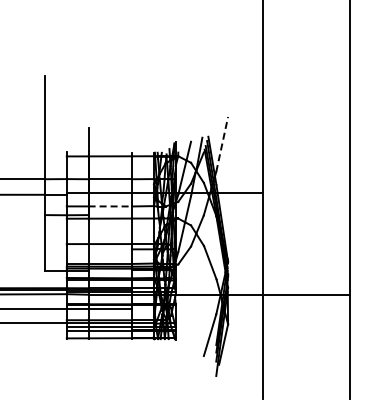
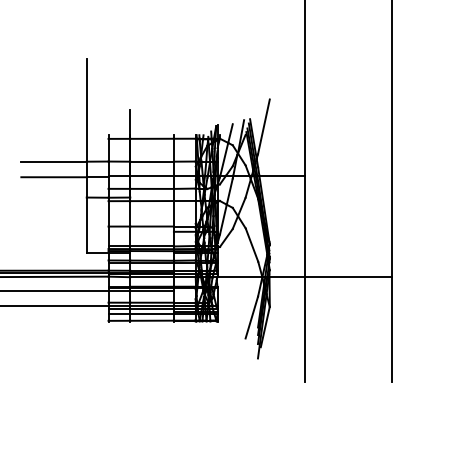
line: (222, 144) -> (264, 126), dashed -> solid
line: (110, 206) -> (152, 188), dashed -> solid

